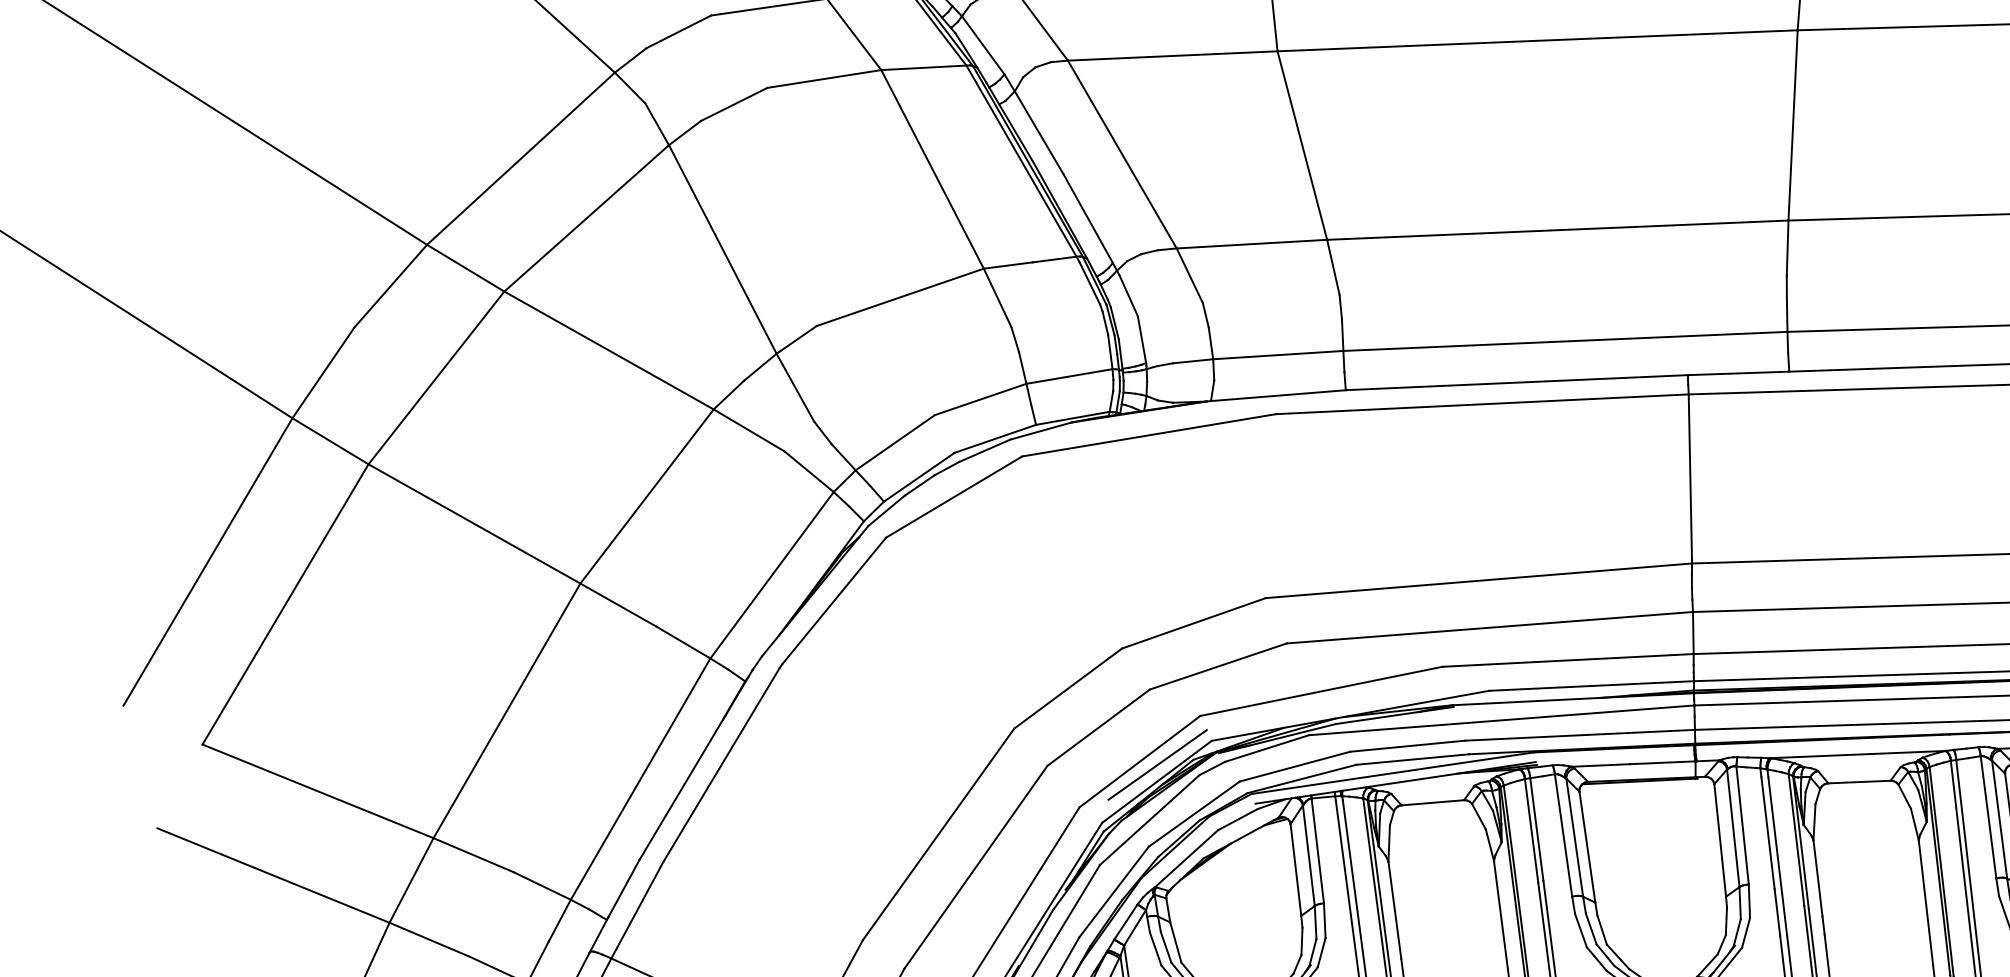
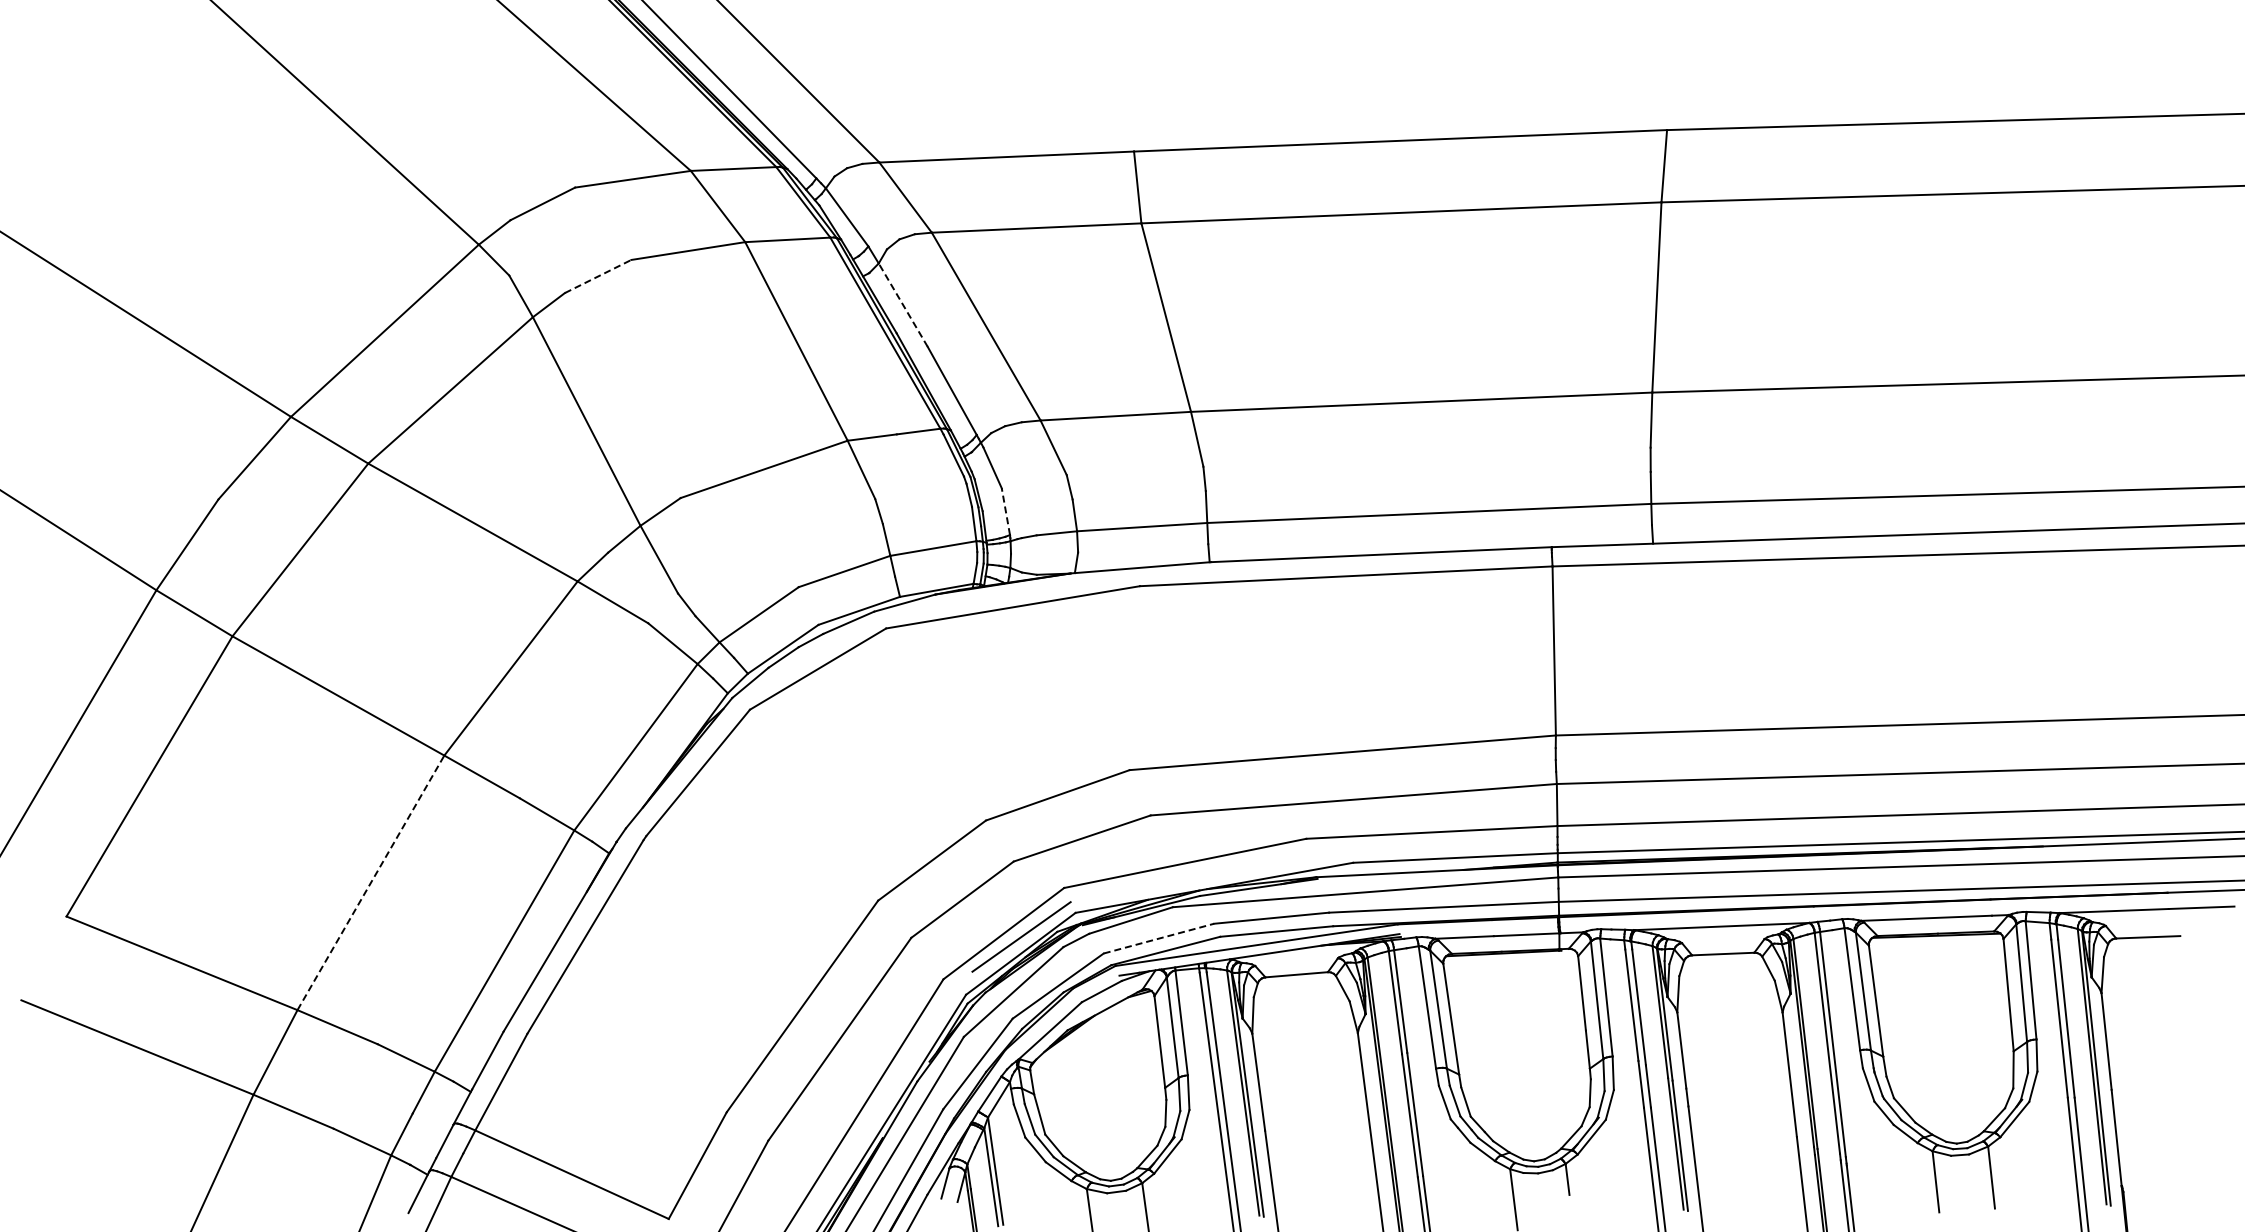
line: (734, 104) -> (598, 276), solid -> dashed
line: (1039, 132) -> (903, 304), solid -> dashed
line: (1141, 339) -> (1005, 511), solid -> dashed
line: (506, 710) -> (370, 882), solid -> dashed
line: (1295, 766) -> (1159, 938), solid -> dashed

